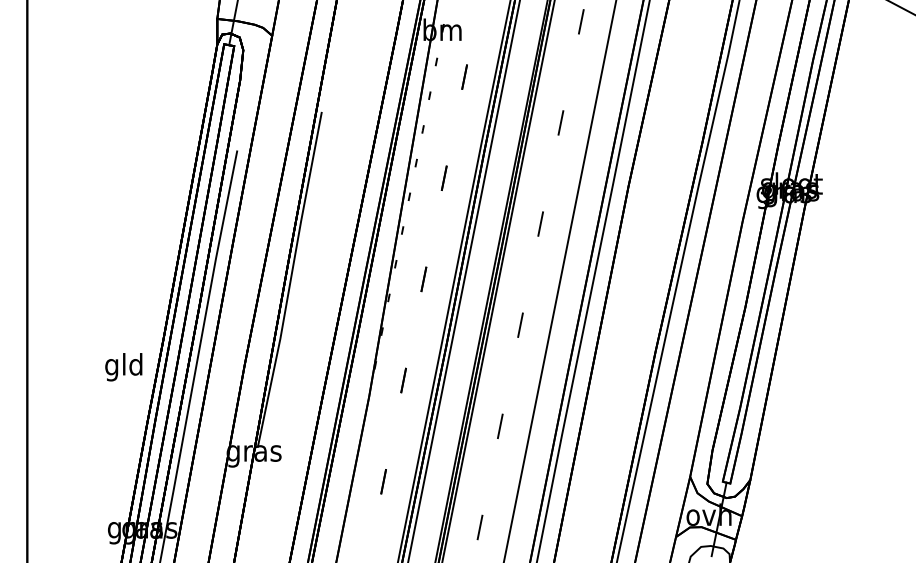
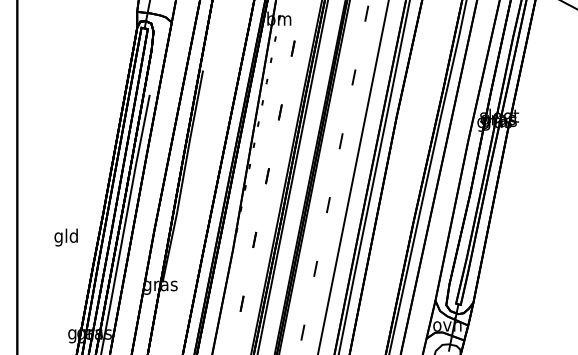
text: (122, 367) -> (65, 237), moved

